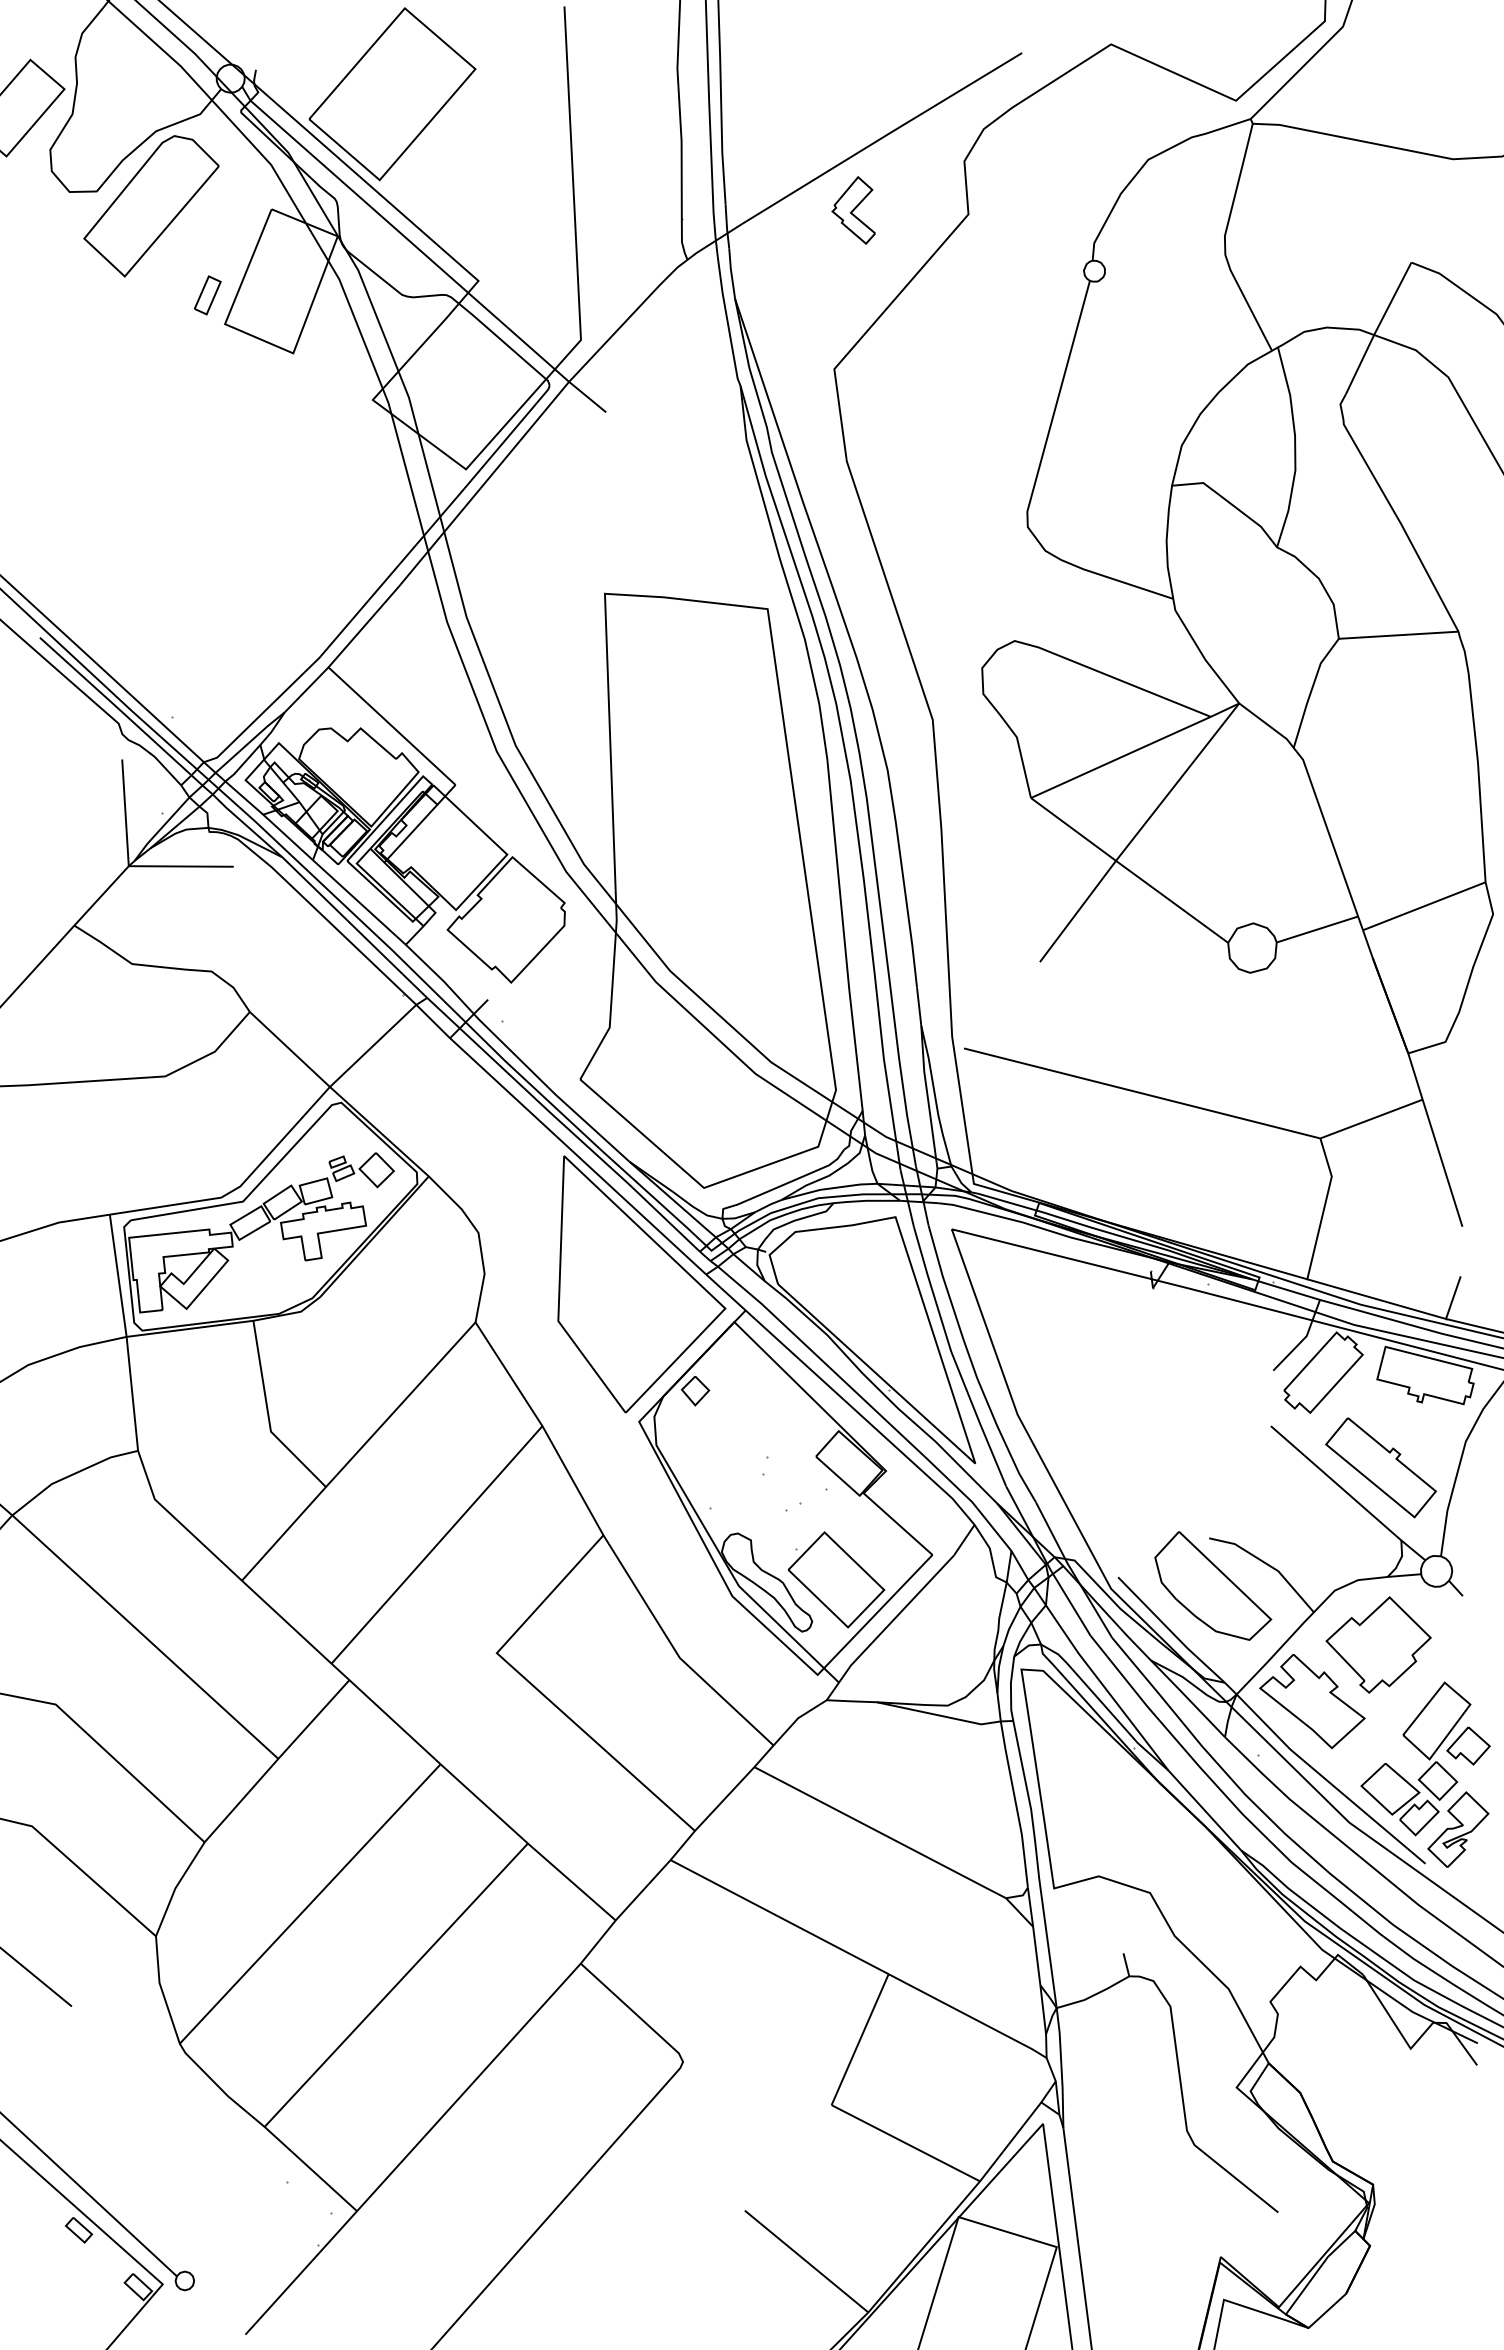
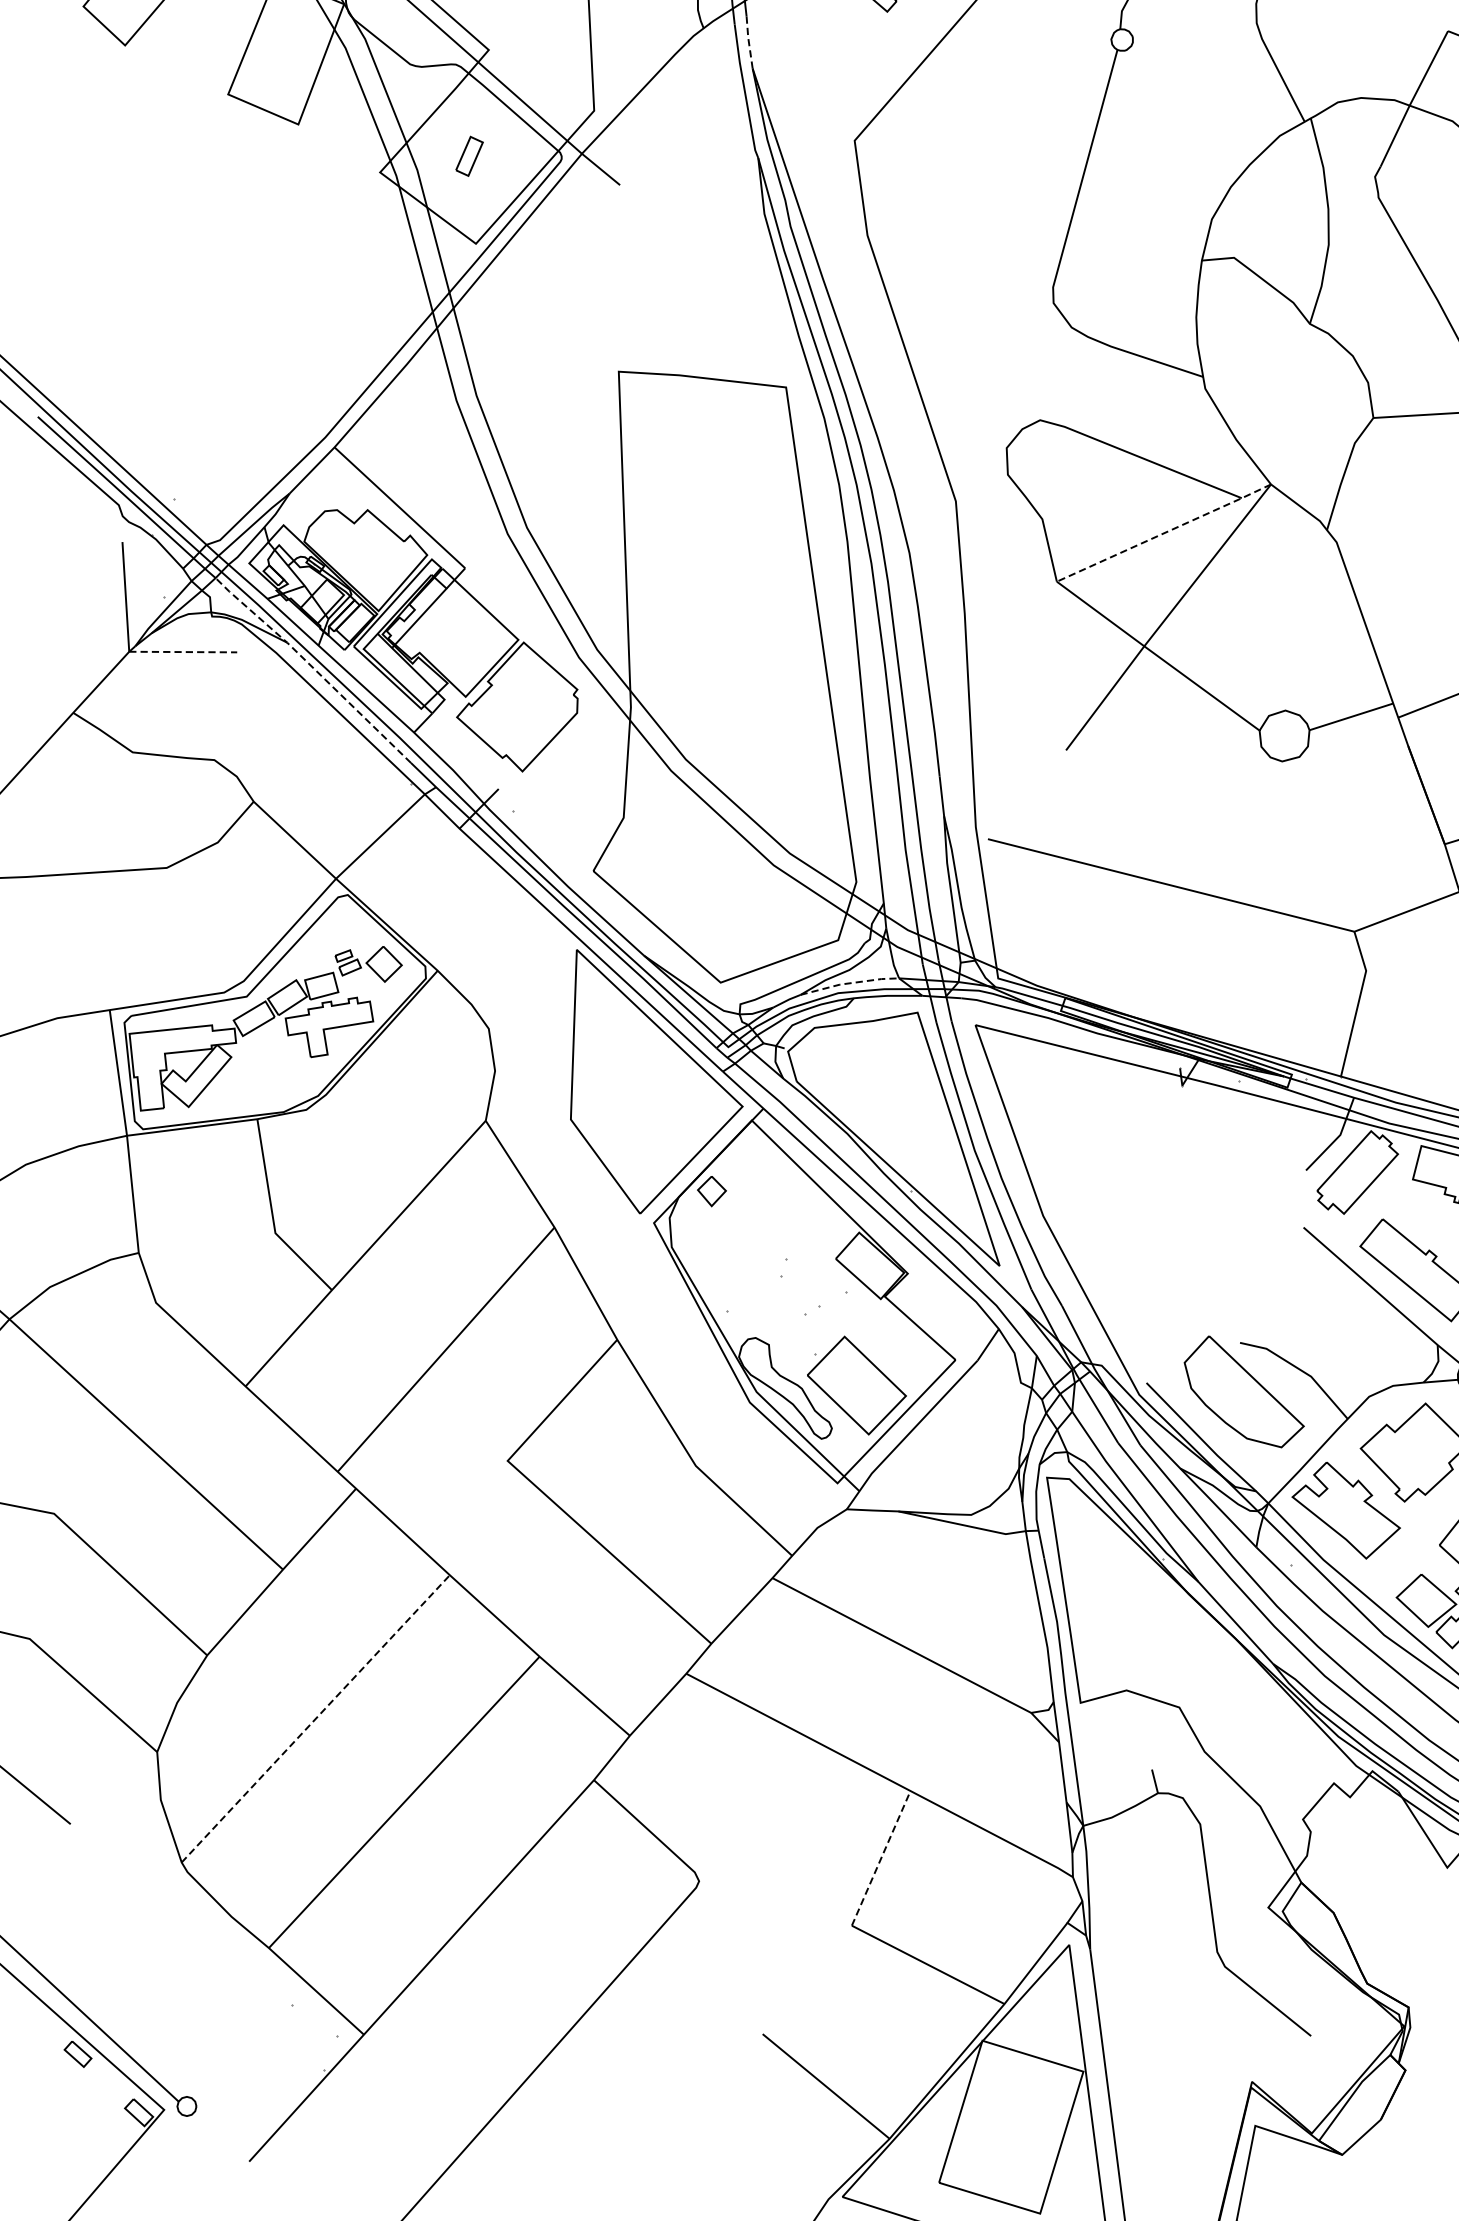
line: (731, 273) -> (748, 42), solid -> dashed
part: (207, 295) -> (469, 156), moved
line: (1135, 750) -> (1164, 532), solid -> dashed
line: (181, 866) -> (183, 652), solid -> dashed
line: (307, 881) -> (312, 667), solid -> dashed
line: (829, 1188) -> (849, 983), solid -> dashed
line: (310, 1903) -> (316, 1718), solid -> dashed
line: (860, 2039) -> (881, 1858), solid -> dashed

